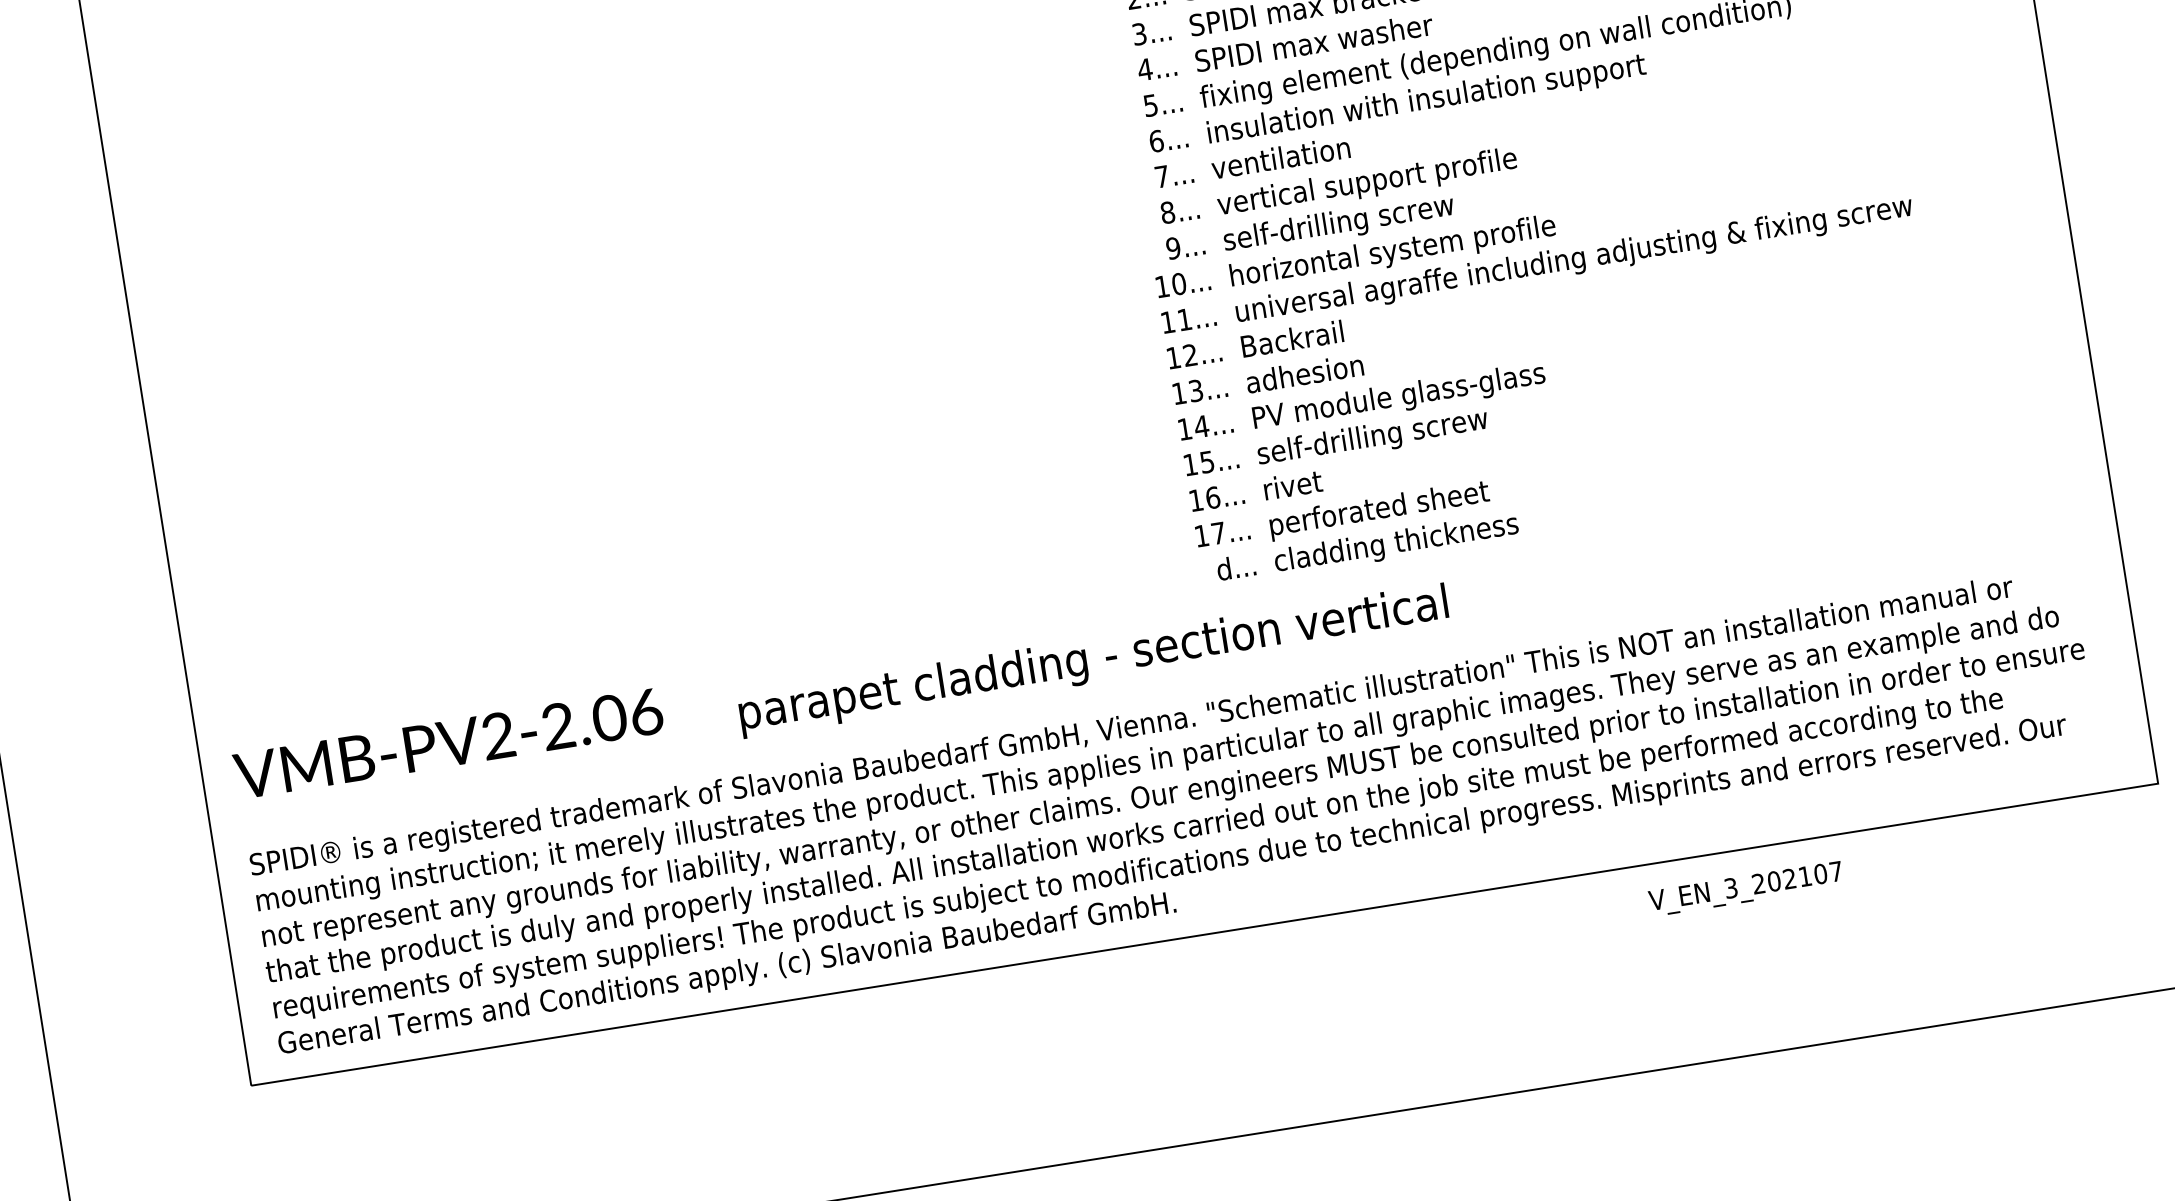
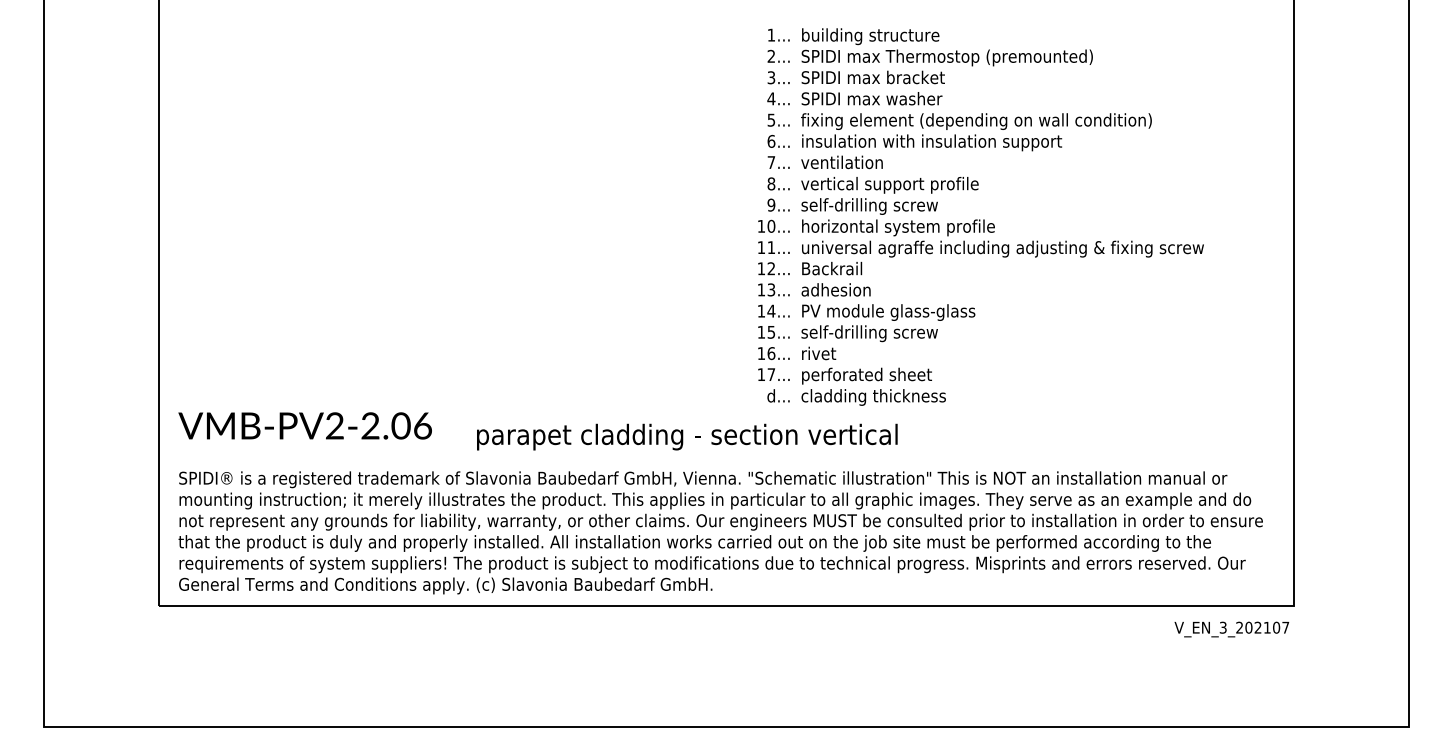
text: (1745, 889) -> (1231, 629), moved

